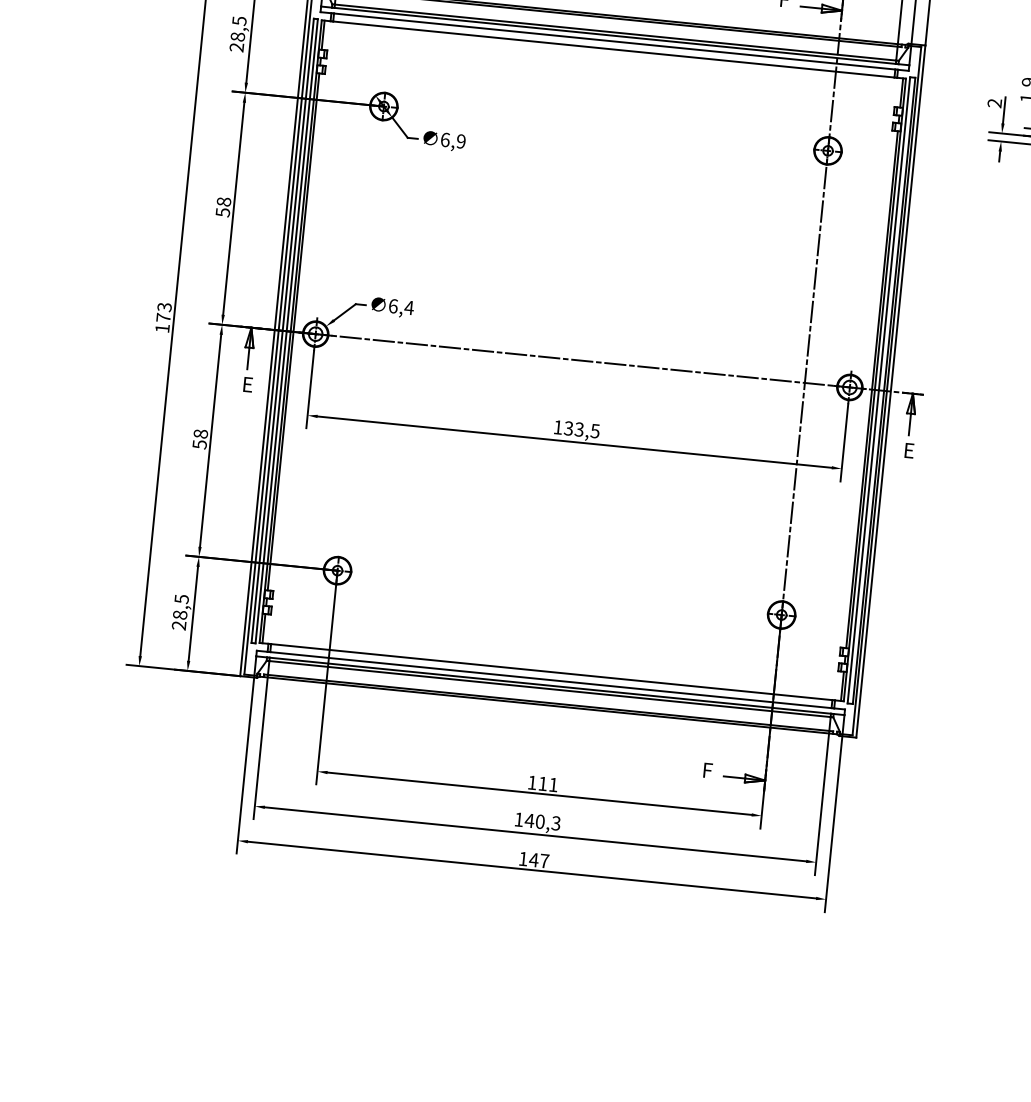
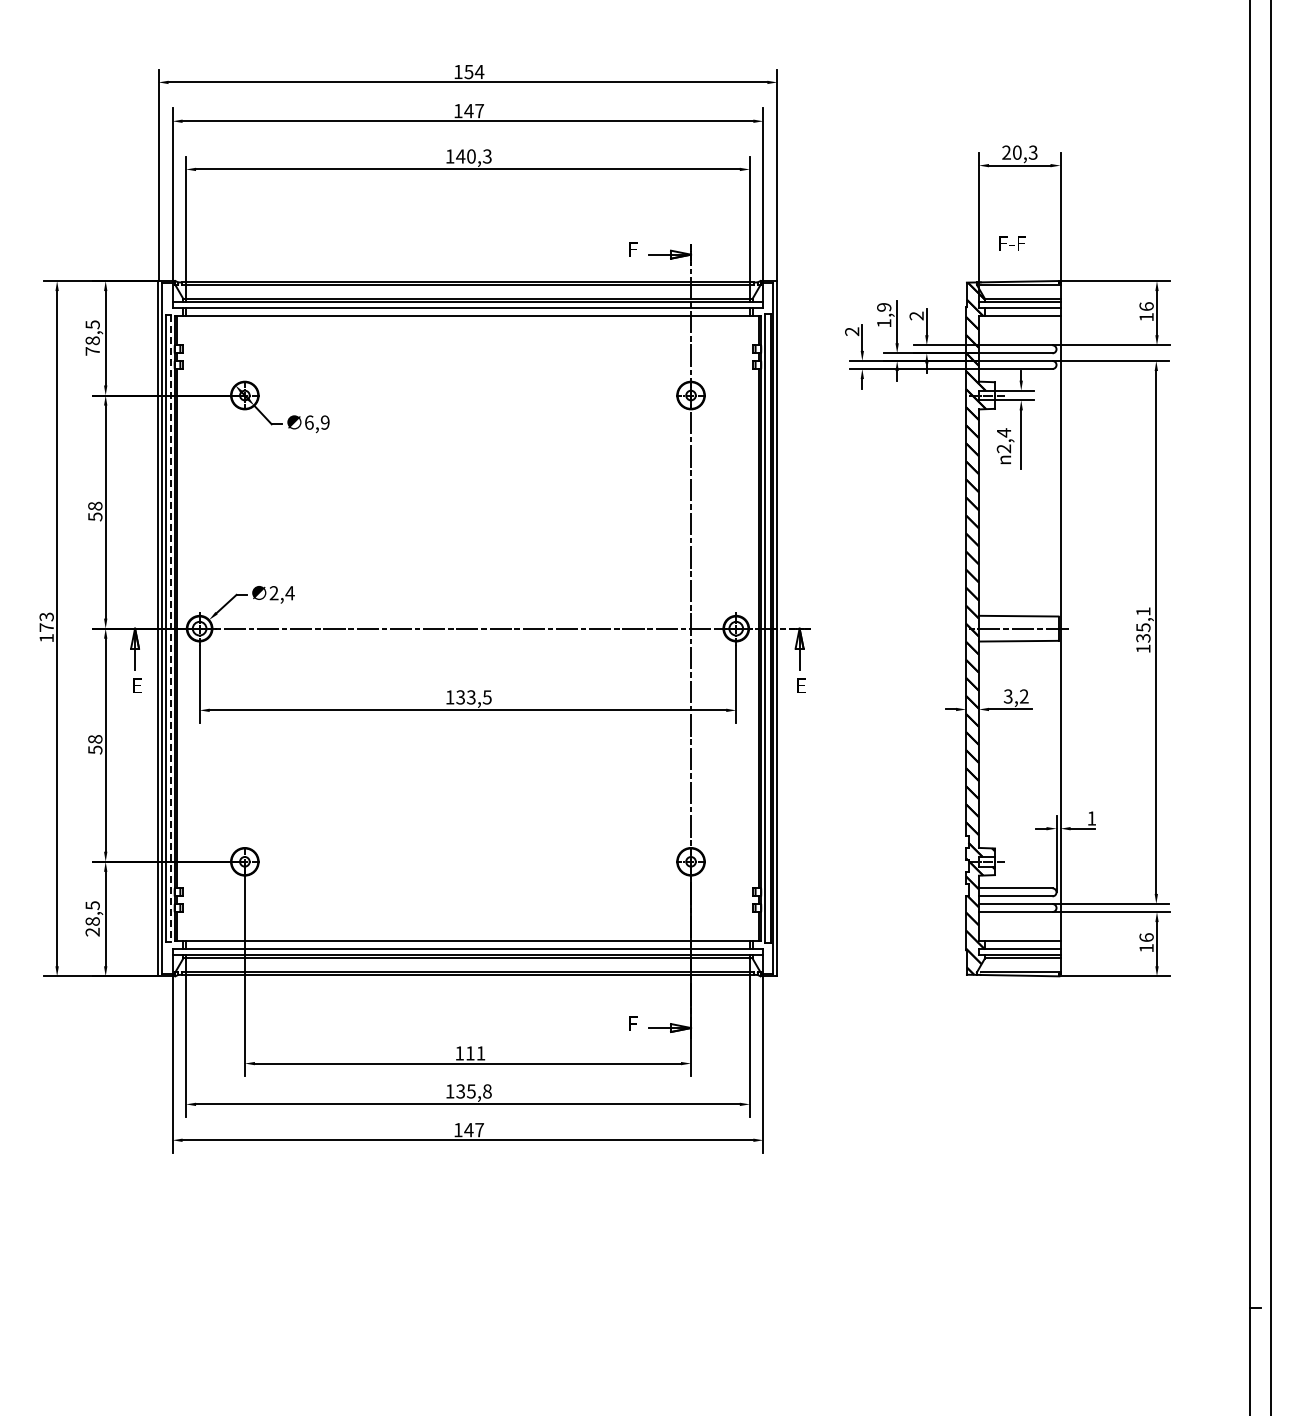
text: (236, 47) -> (92, 351), 28,5 -> 78,5
text: (392, 306) -> (273, 593), 6,4 -> 2,4
line: (286, 331) -> (170, 628), solid -> dashed
text: (542, 822) -> (473, 1091), 140,3 -> 135,8

